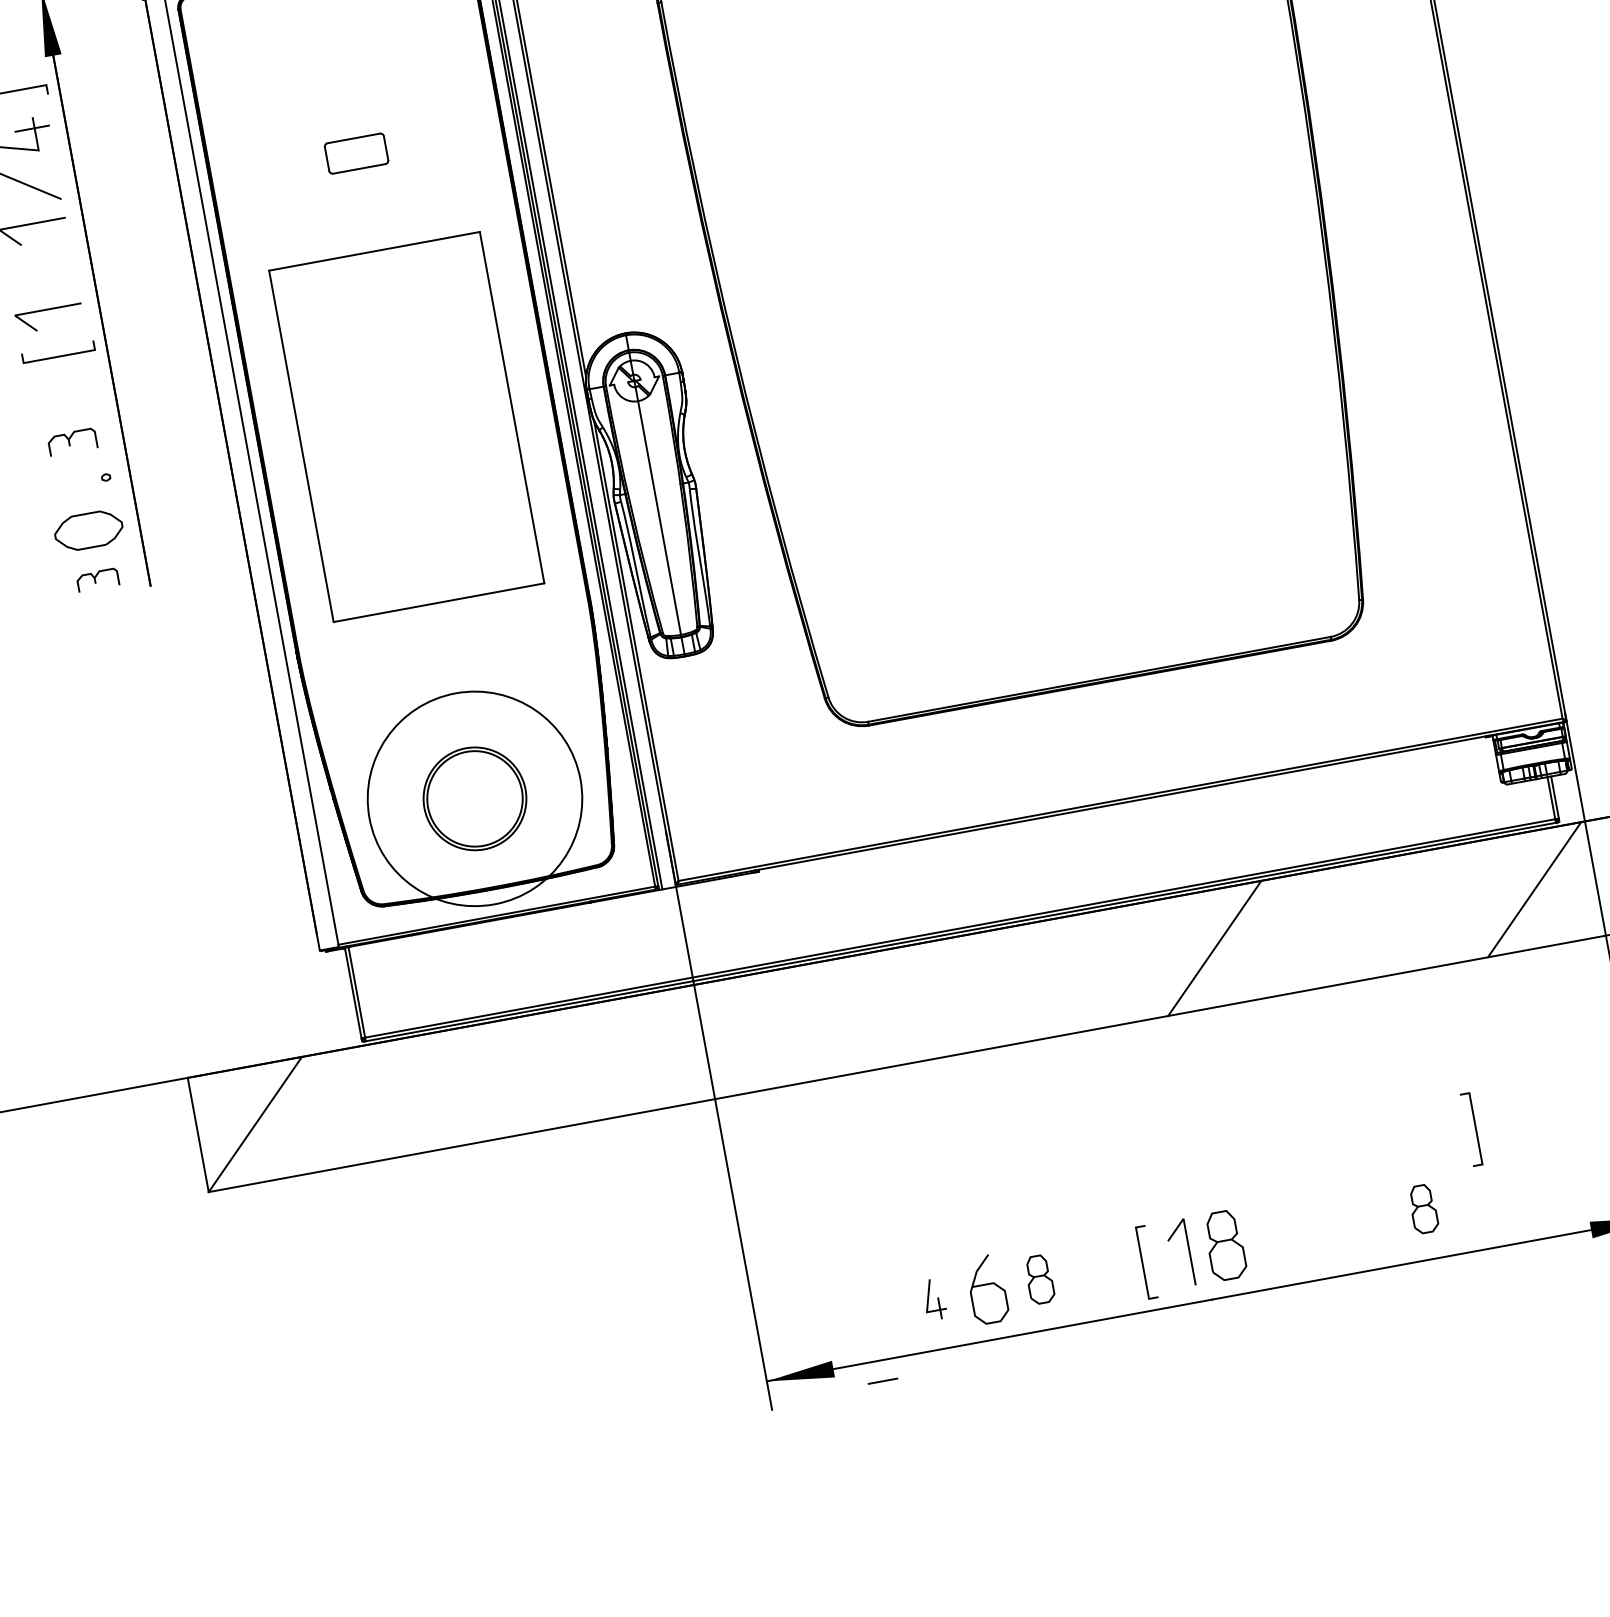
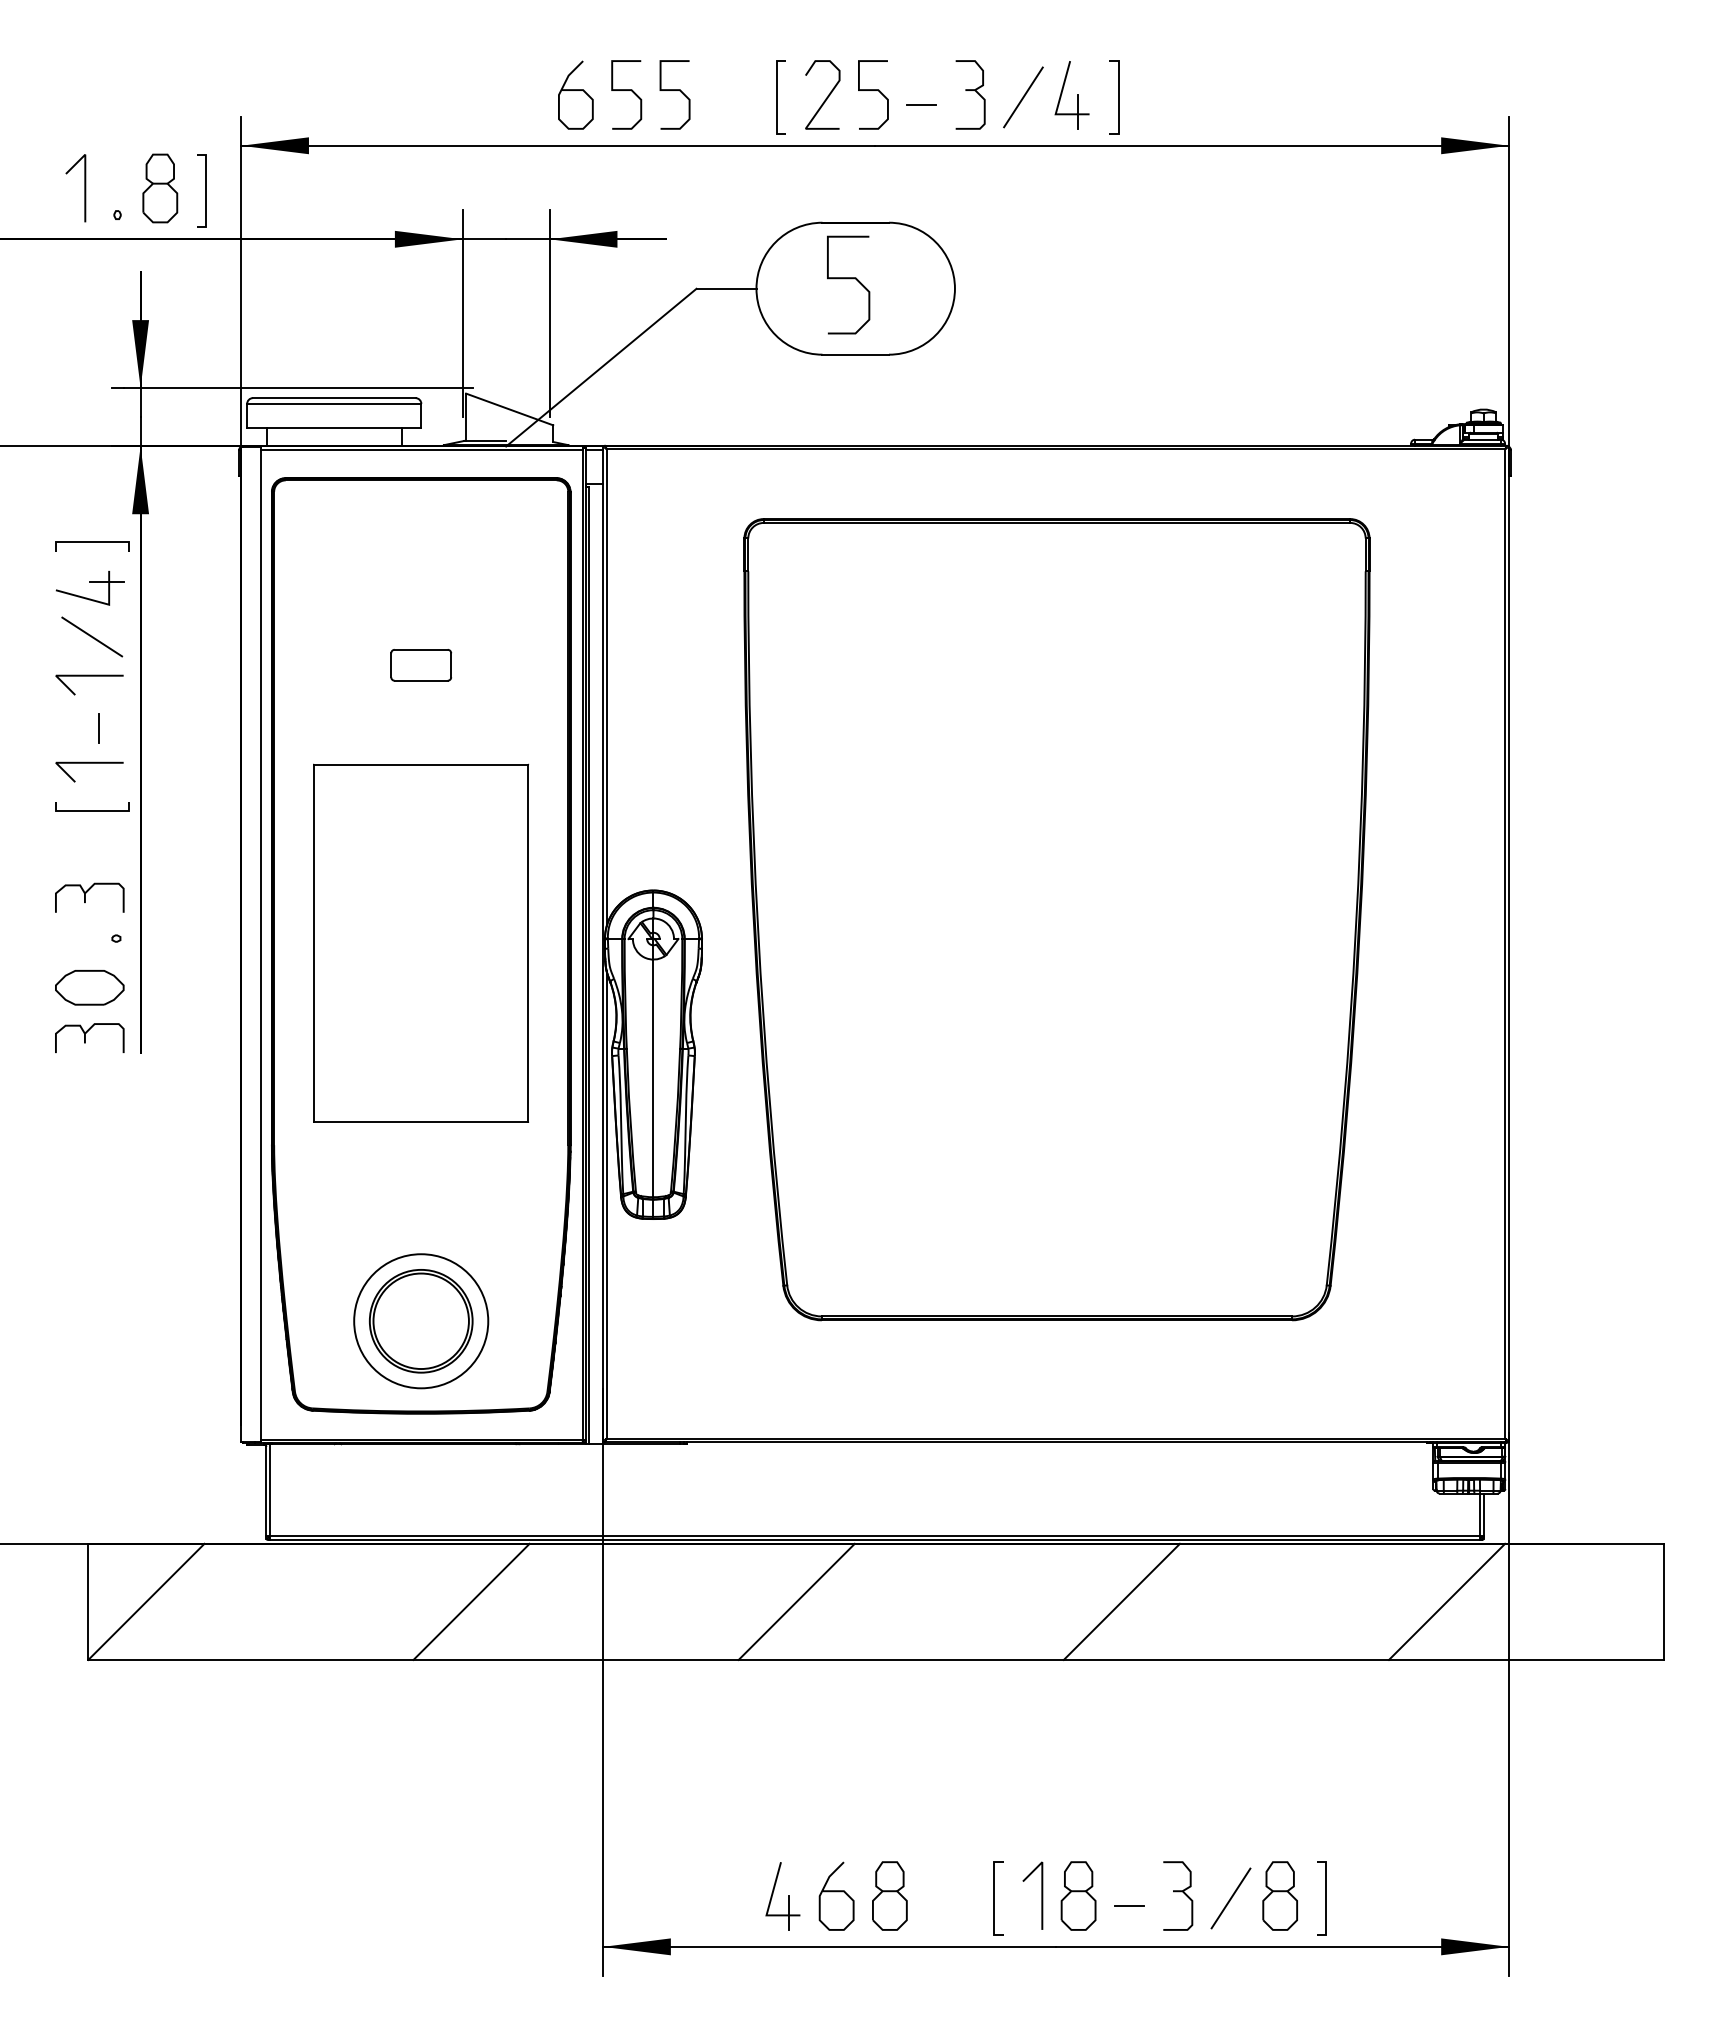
line: (51, 273) -> (99, 728), added
part: (72, 441) -> (89, 897), size x1.43
part: (97, 579) -> (89, 1037), size x1.67
circle: (475, 799) -> (421, 1321), size x0.62
line: (894, 1006) -> (796, 1601), added
line: (575, 1065) -> (471, 1601), added
line: (1475, 1128) -> (1325, 1898), moved
part: (1422, 1208) -> (1279, 1895), size x1.43
line: (1375, 1220) -> (1230, 1898), added
part: (1323, 1226) -> (1178, 1895), added
part: (1039, 1279) -> (889, 1895), size x1.43
part: (934, 1299) -> (782, 1896), size x1.67
line: (883, 1381) -> (1129, 1905), moved

